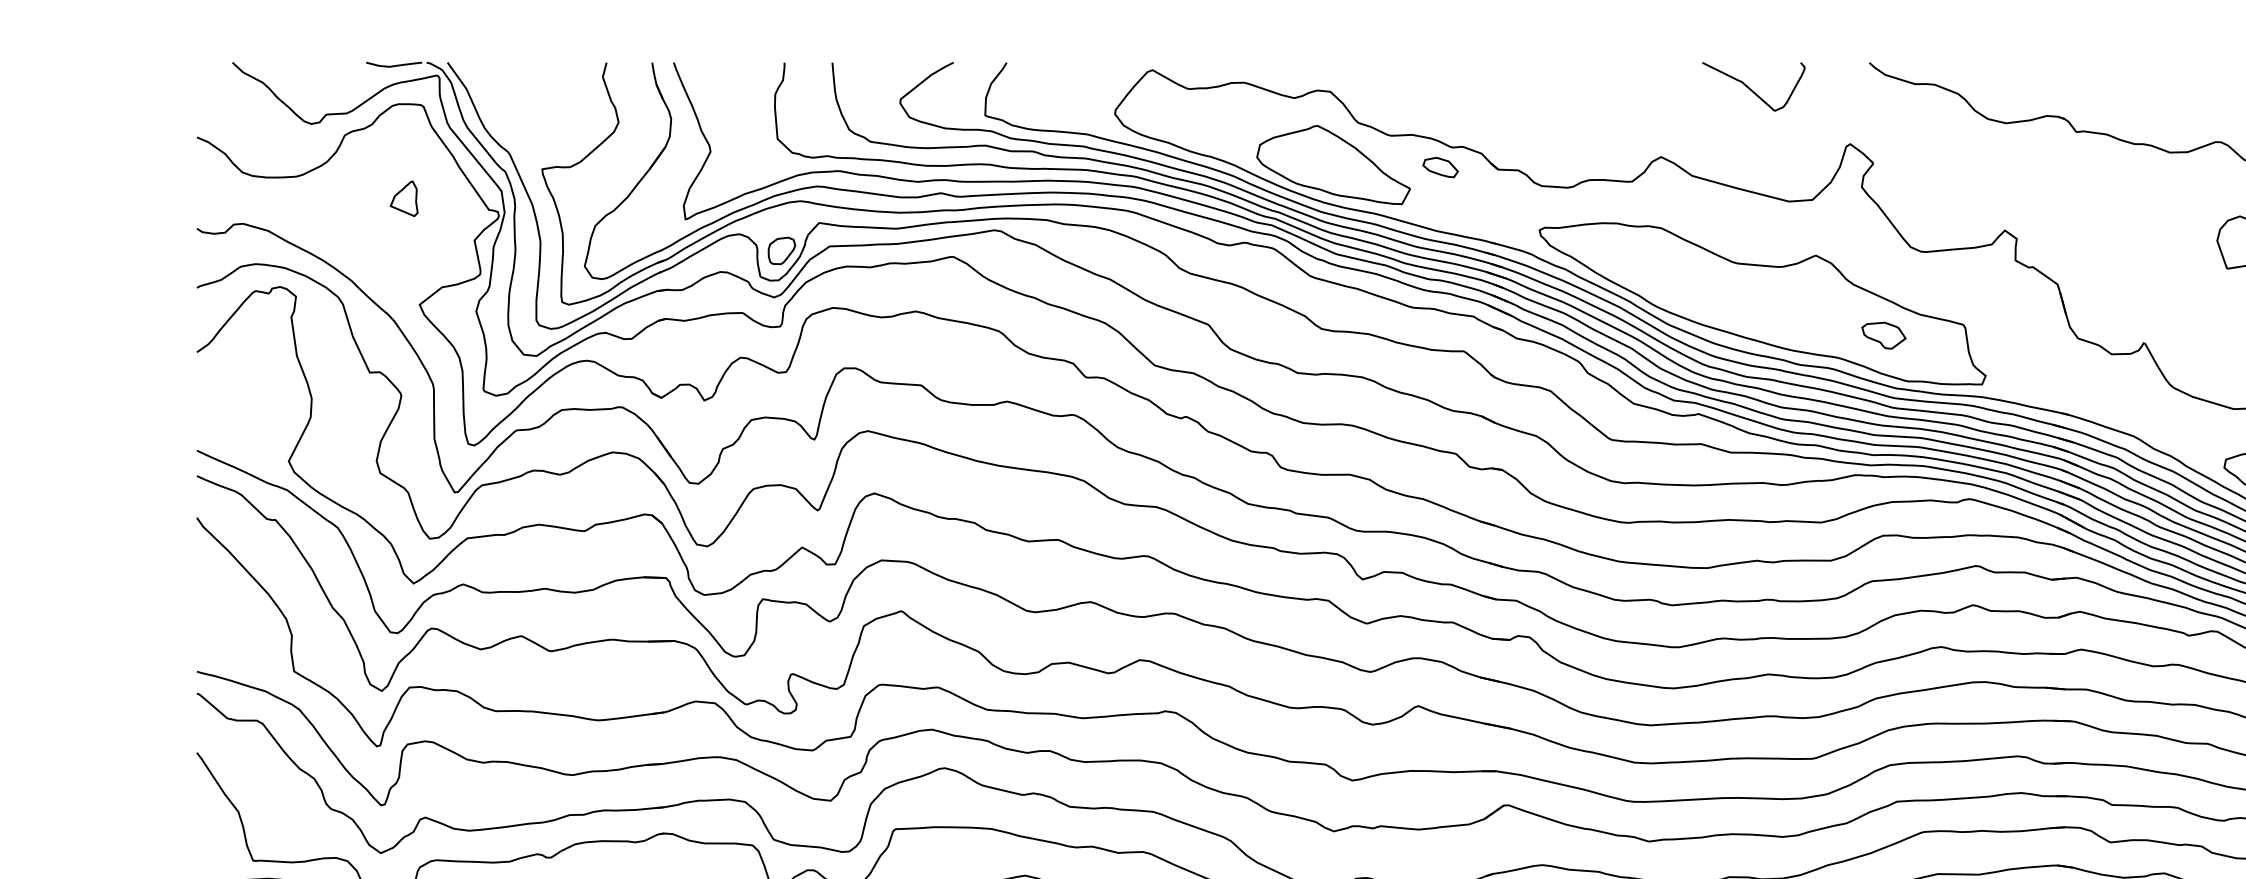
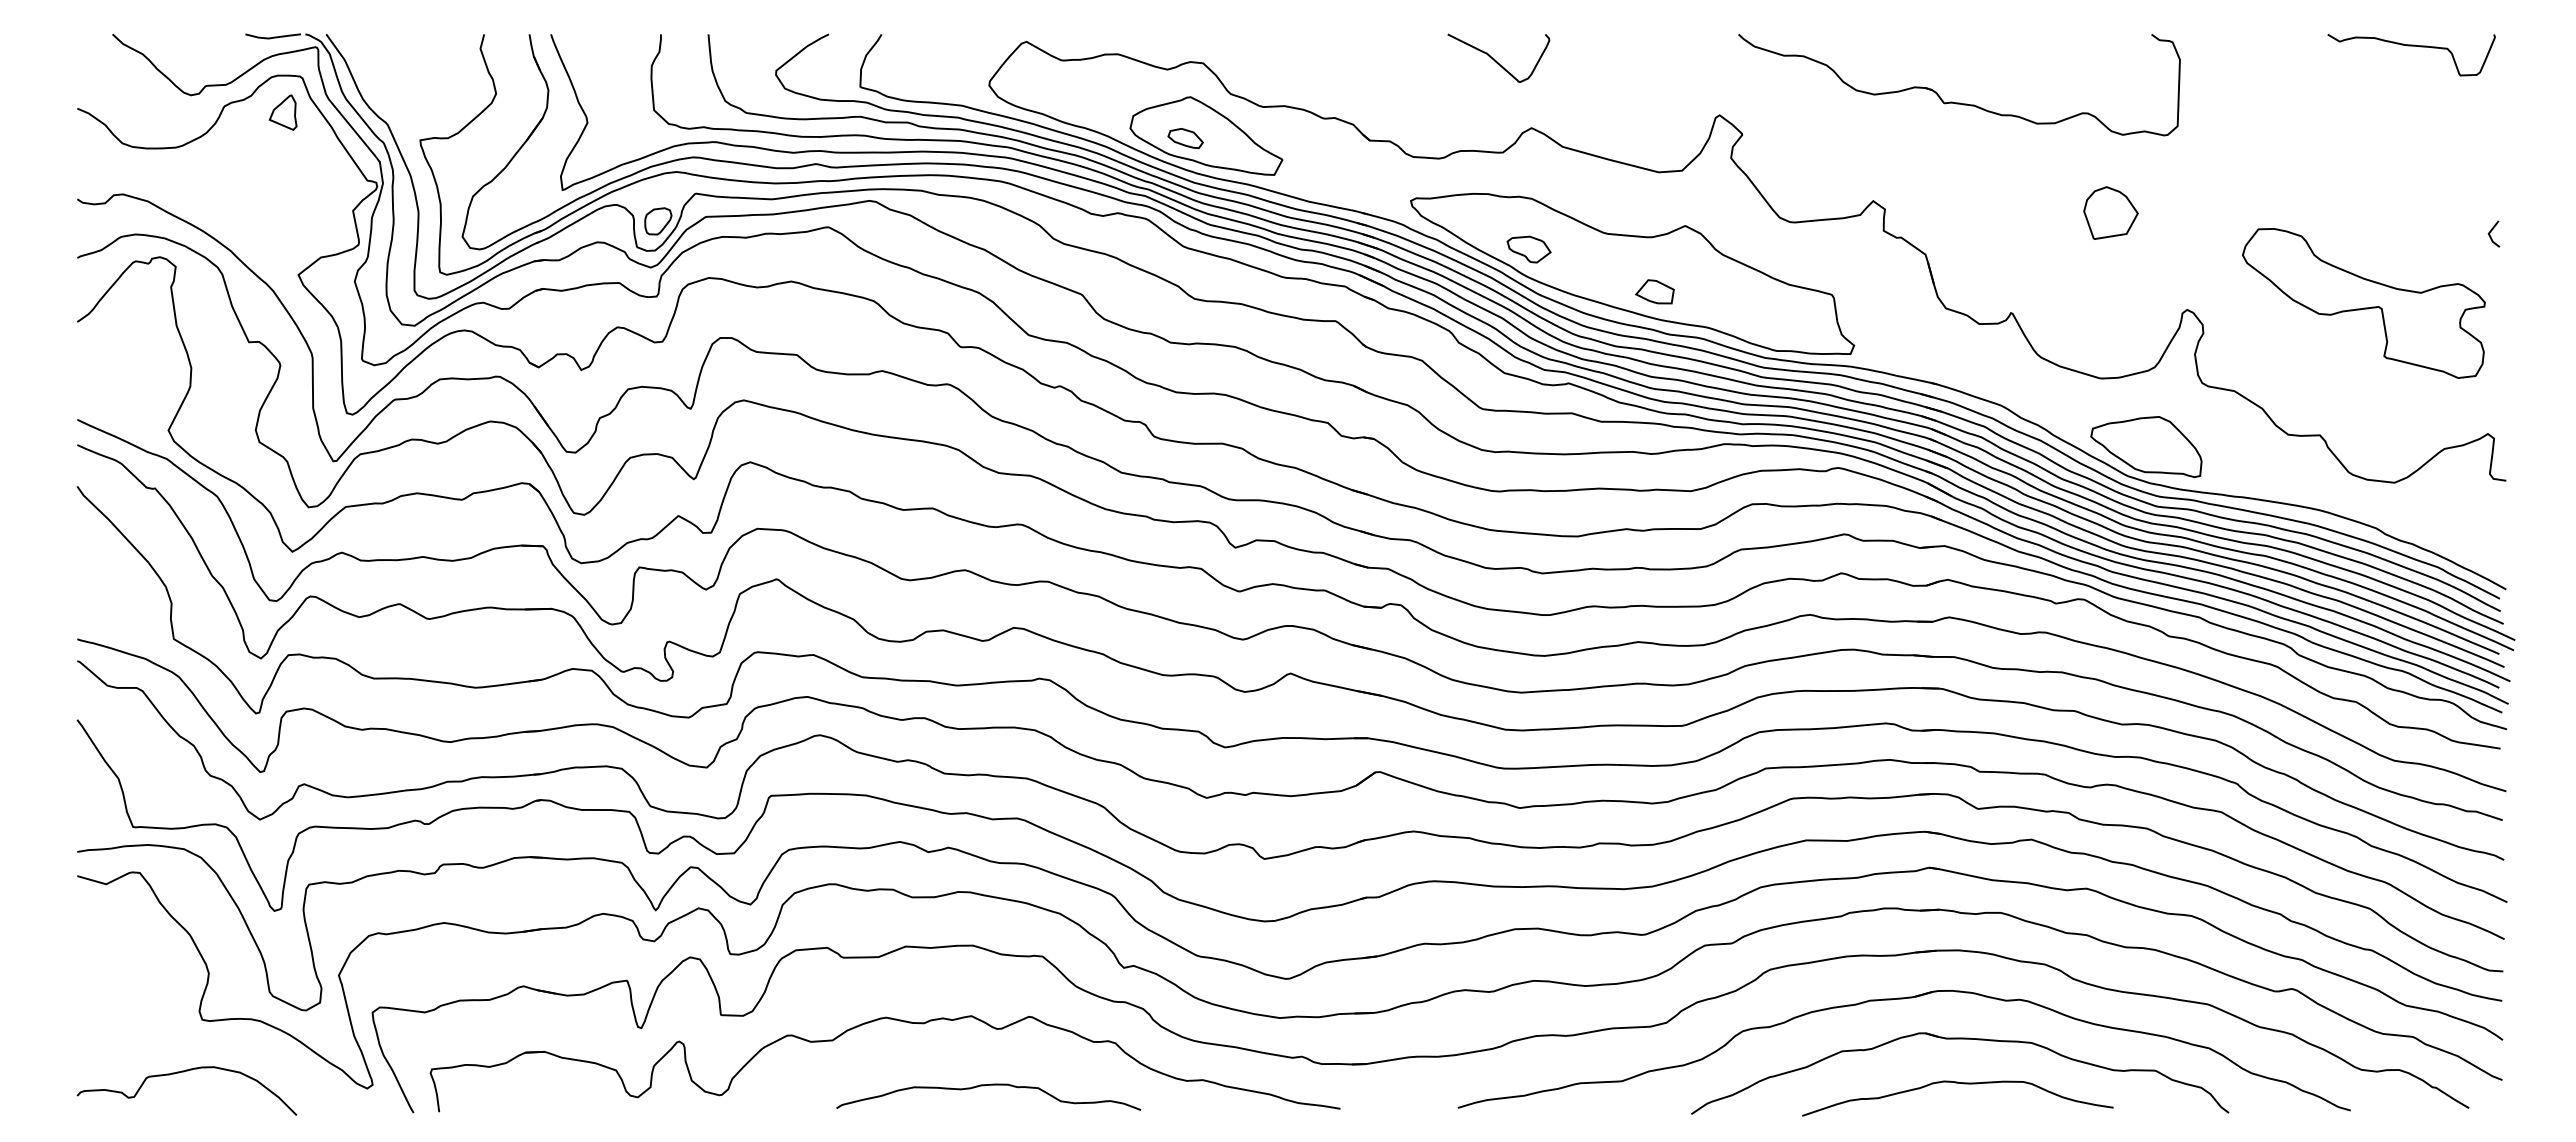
curve: (1750, 87) -> (1495, 59), moved
part: (1440, 167) -> (1185, 138), moved
part: (403, 198) -> (282, 112), moved
part: (1784, 321) -> (1654, 291), added
part: (1883, 335) -> (1528, 249), moved

